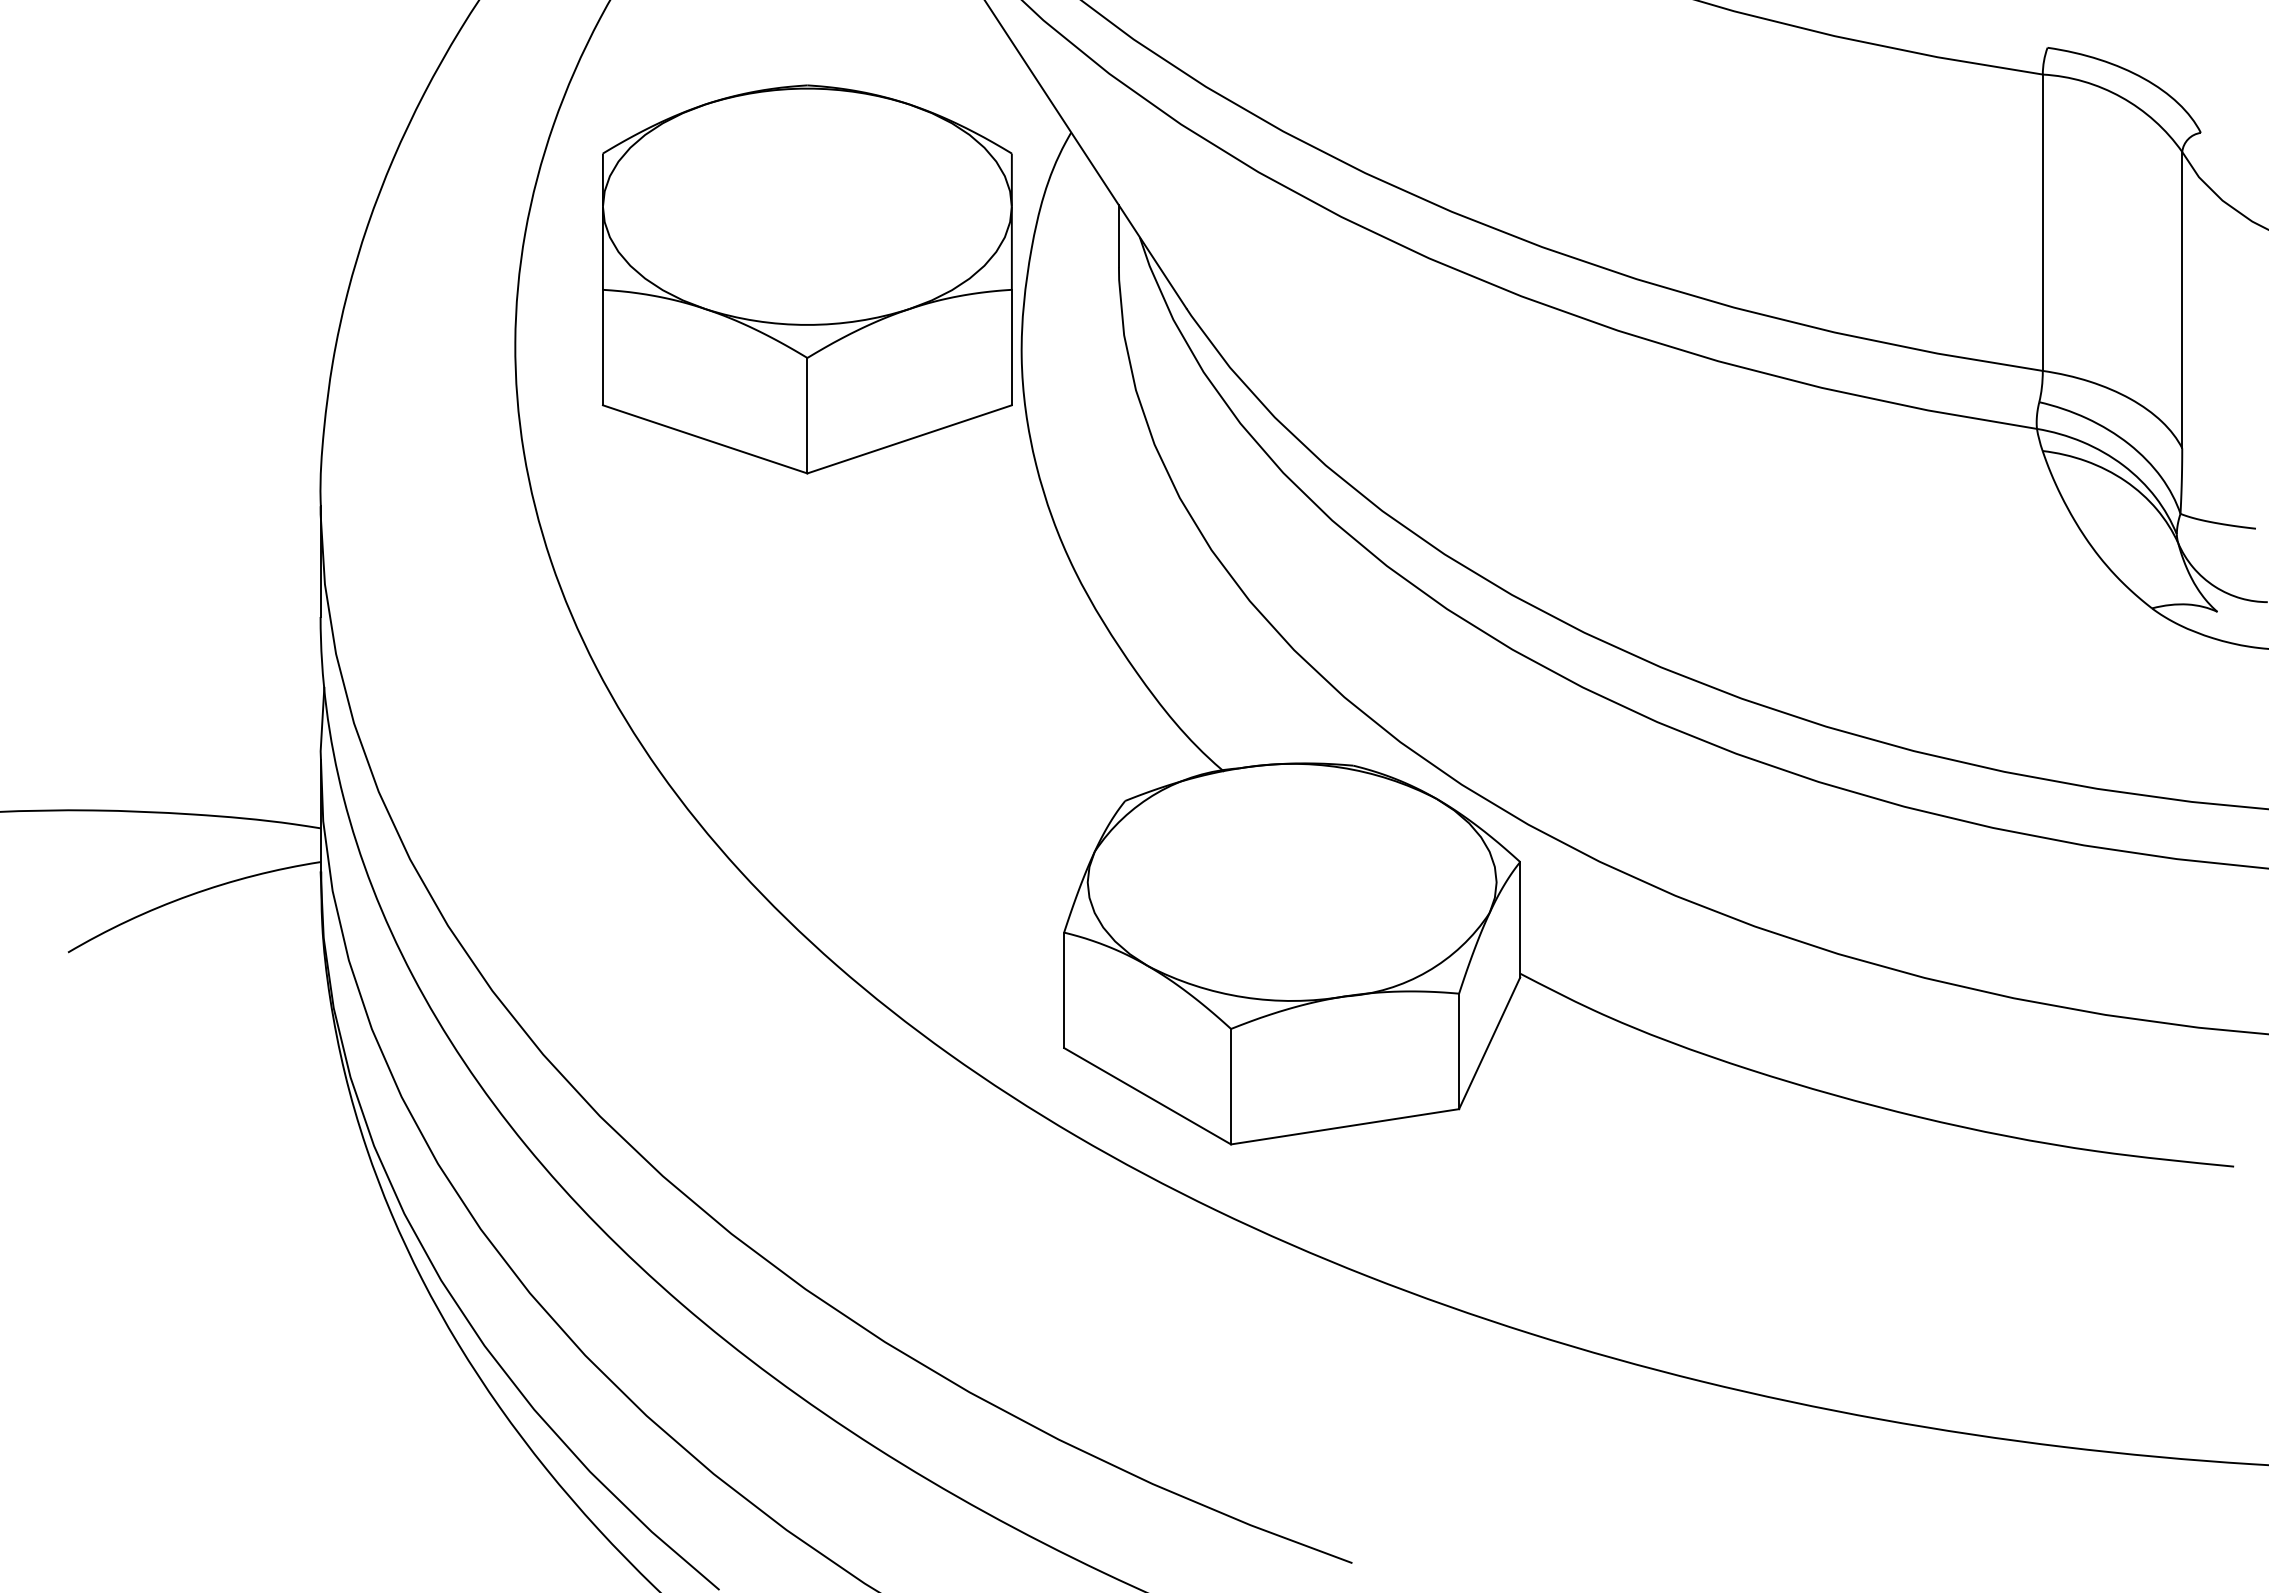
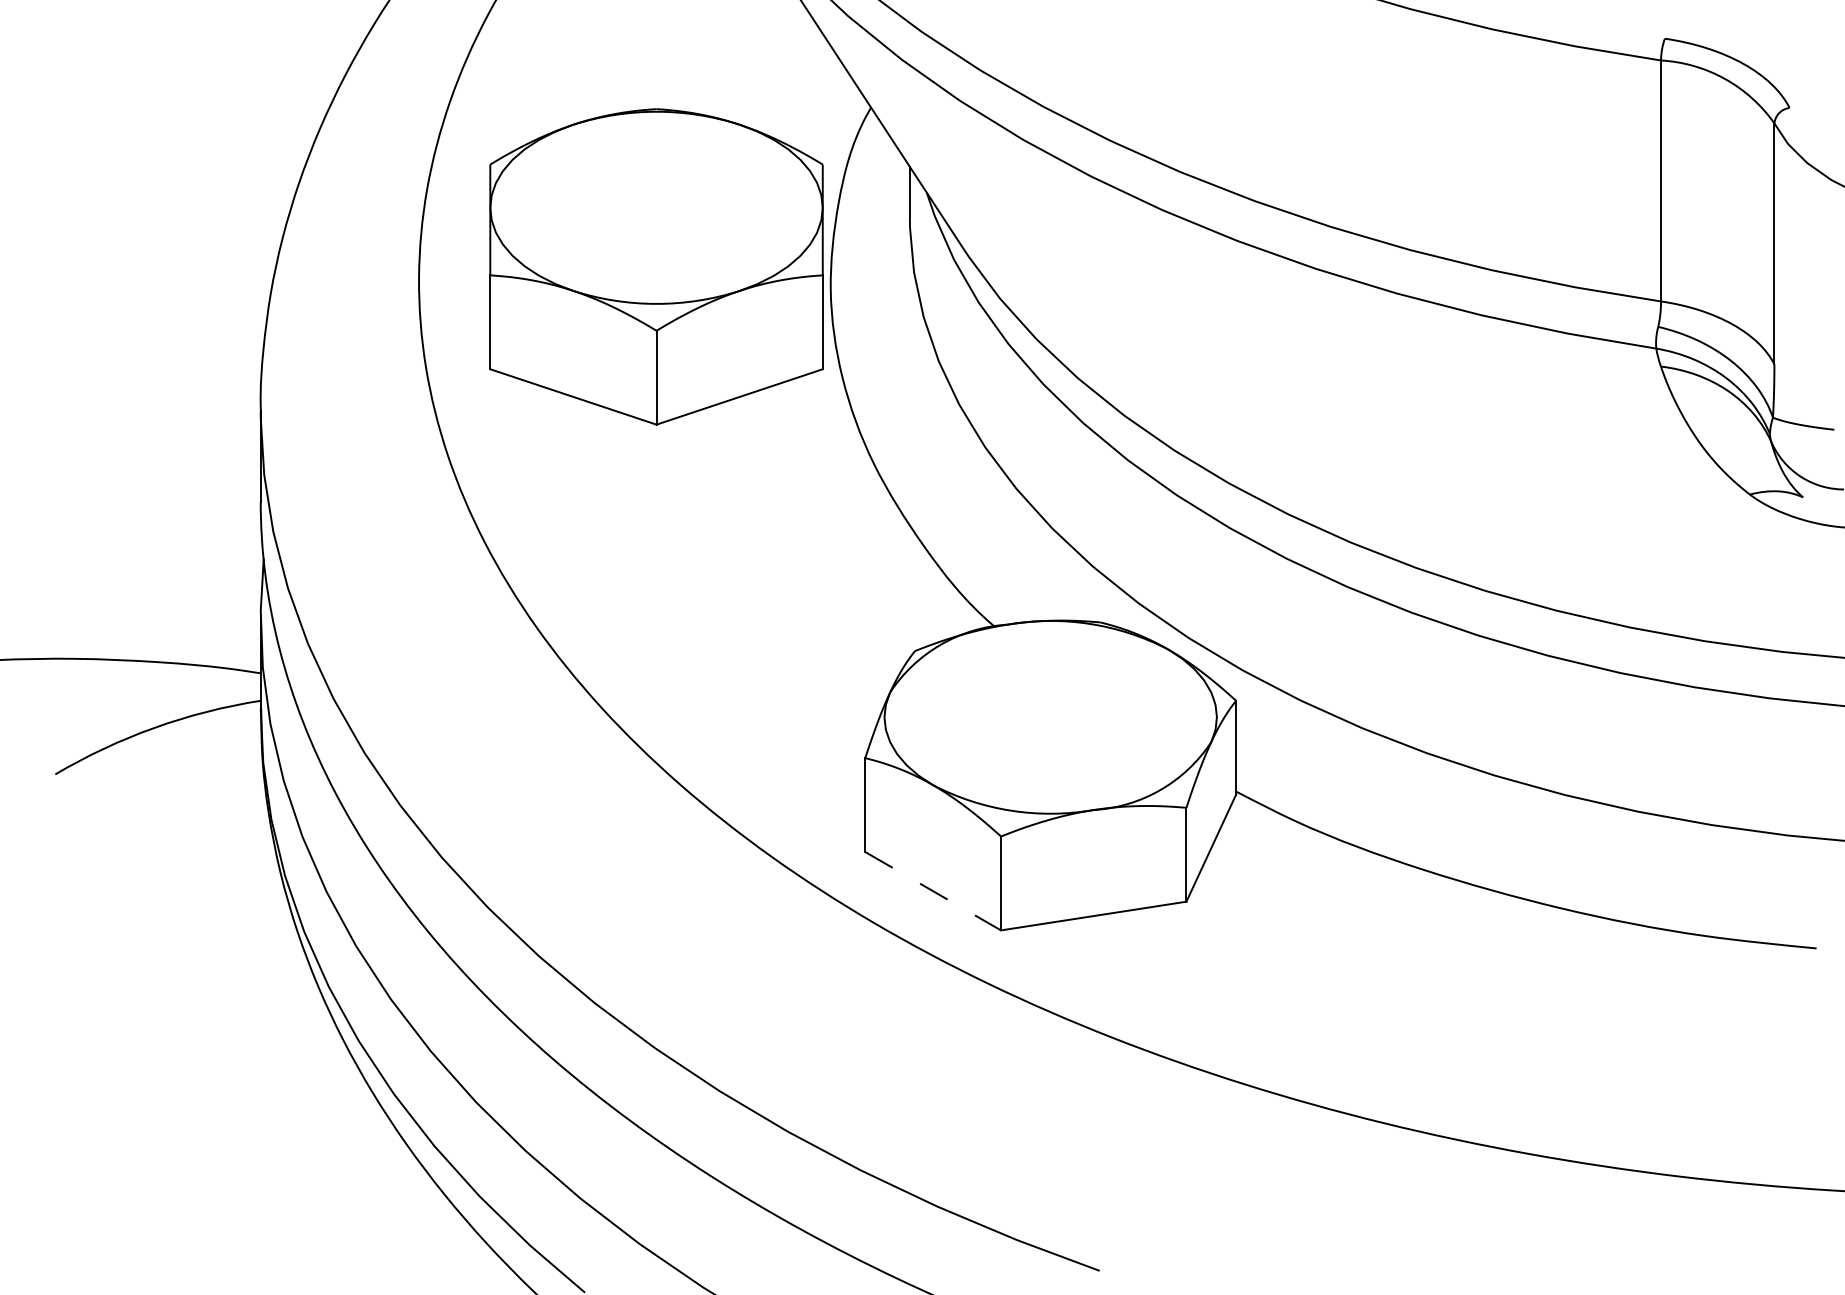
part: (807, 279) -> (656, 266), moved
line: (1148, 1096) -> (933, 891), solid -> dashed

